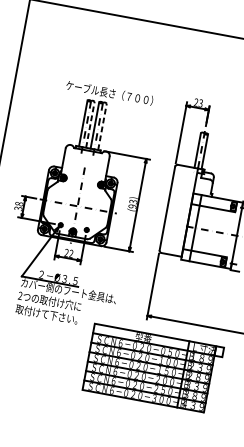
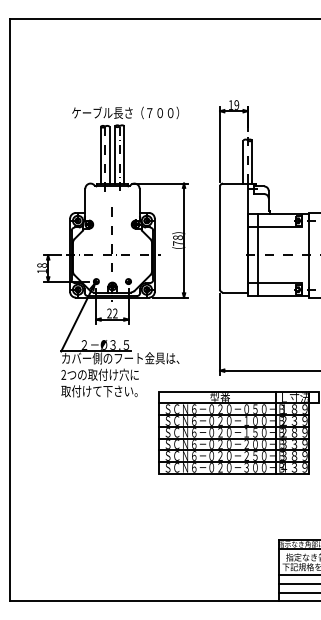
text: (198, 102) -> (233, 104), 23 -> 19
line: (90, 124) -> (109, 154), dashed -> solid
line: (102, 126) -> (124, 154), dashed -> solid
text: (132, 204) -> (177, 240), (93) -> (78)
text: (17, 208) -> (41, 271), 38 -> 18

